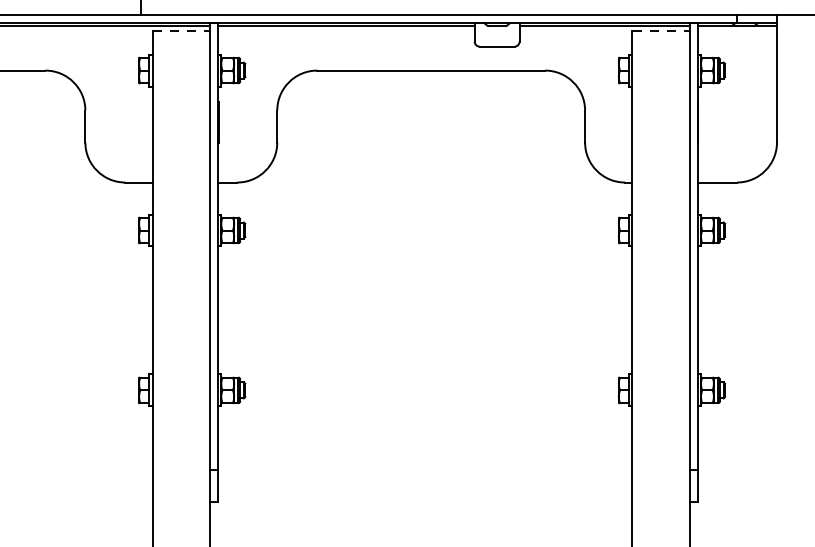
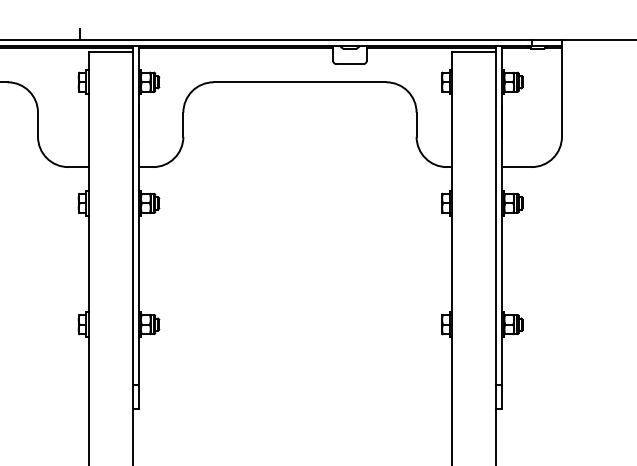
line: (181, 31) -> (110, 52), dashed -> solid
line: (661, 31) -> (474, 52), dashed -> solid

